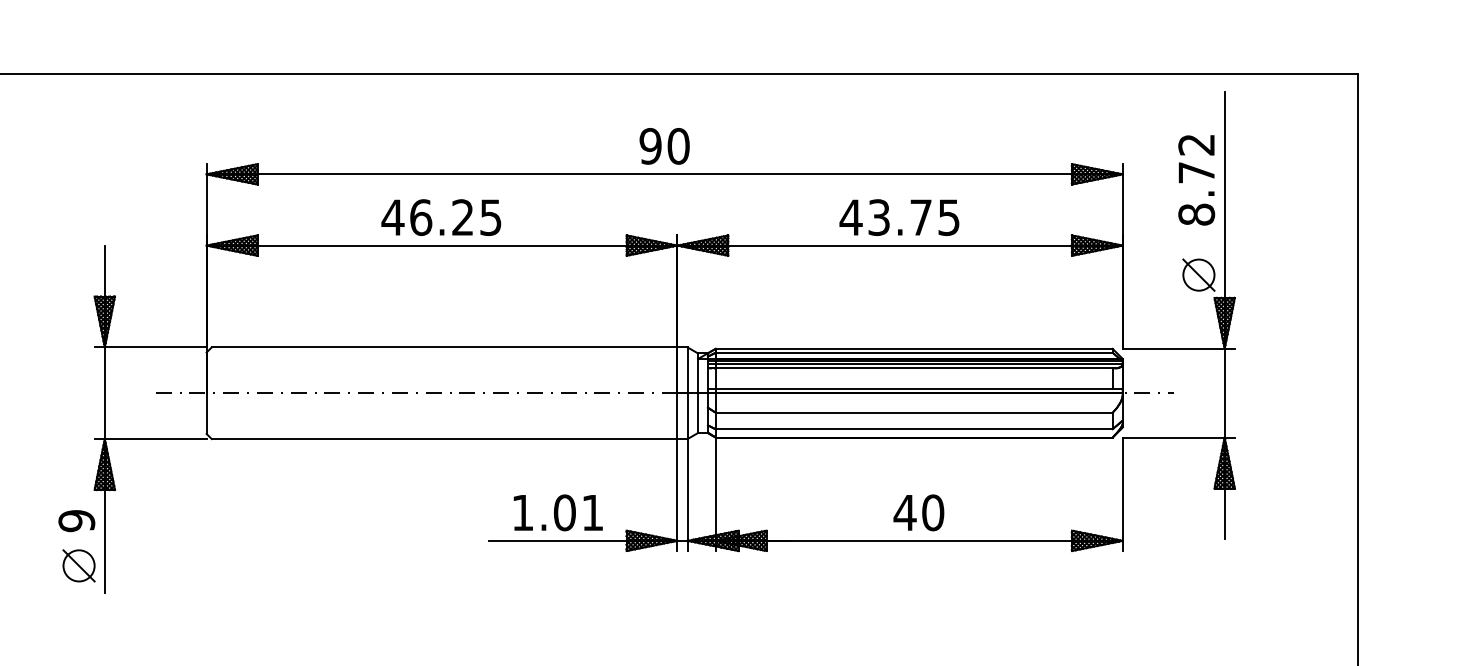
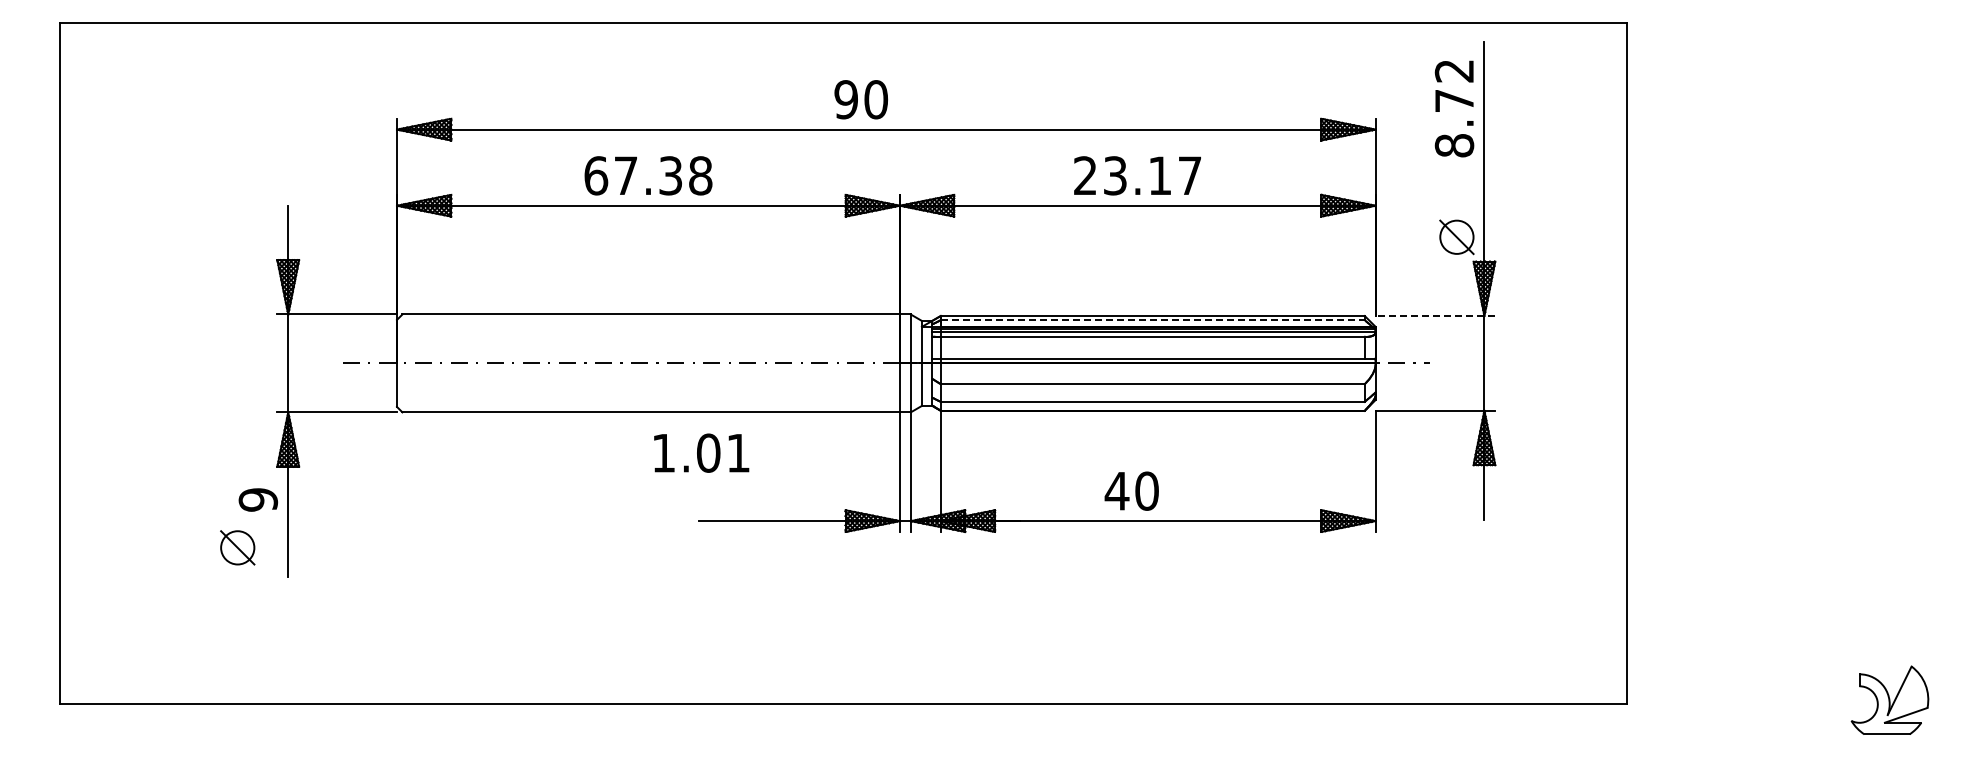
text: (663, 146) -> (860, 99), moved
text: (1196, 179) -> (1454, 108), moved
text: (441, 217) -> (647, 175), 46.25 -> 67.38
text: (898, 217) -> (1136, 175), 43.75 -> 23.17
line: (1178, 349) -> (1435, 316), solid -> dashed
line: (914, 353) -> (1153, 320), solid -> dashed
text: (558, 512) -> (701, 452), moved
text: (918, 512) -> (1131, 490), moved
part: (78, 565) -> (237, 547), moved

